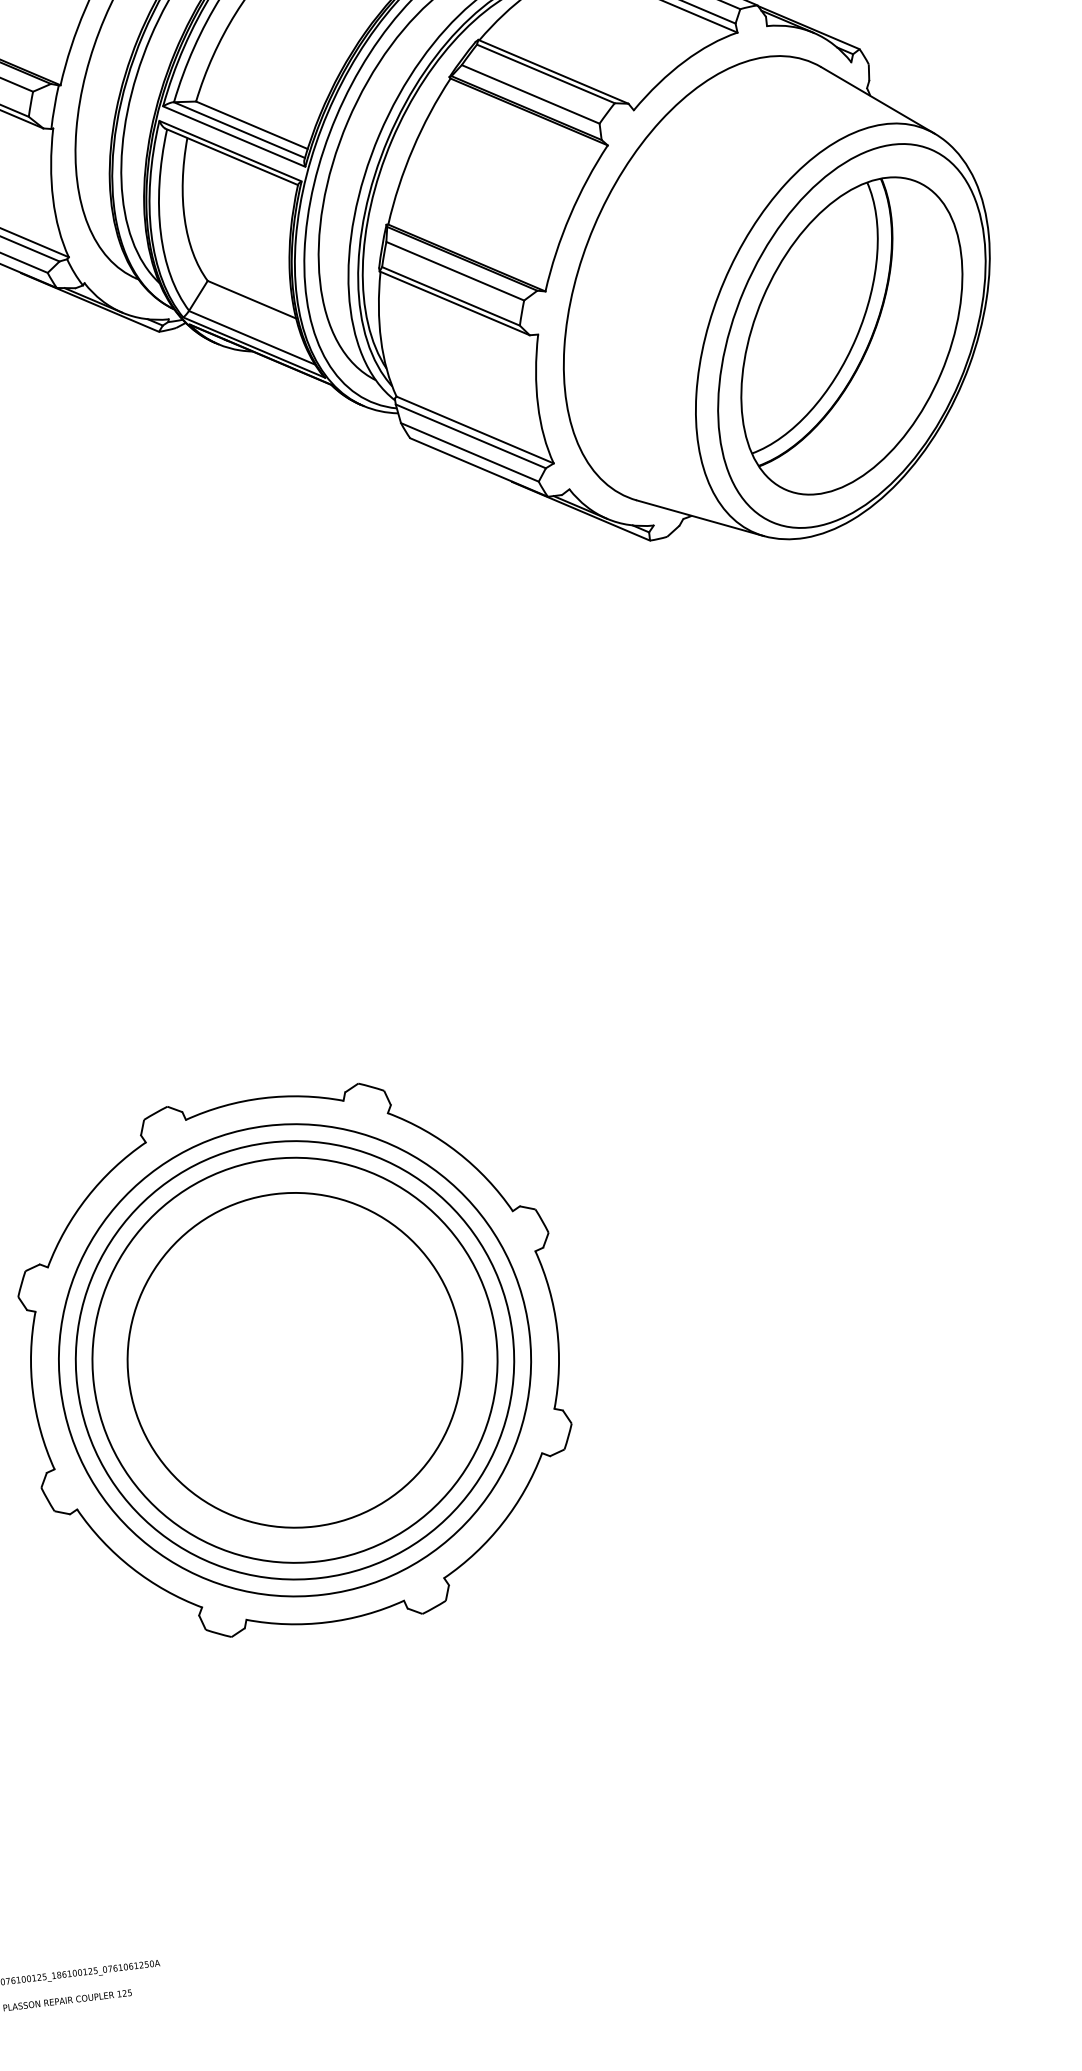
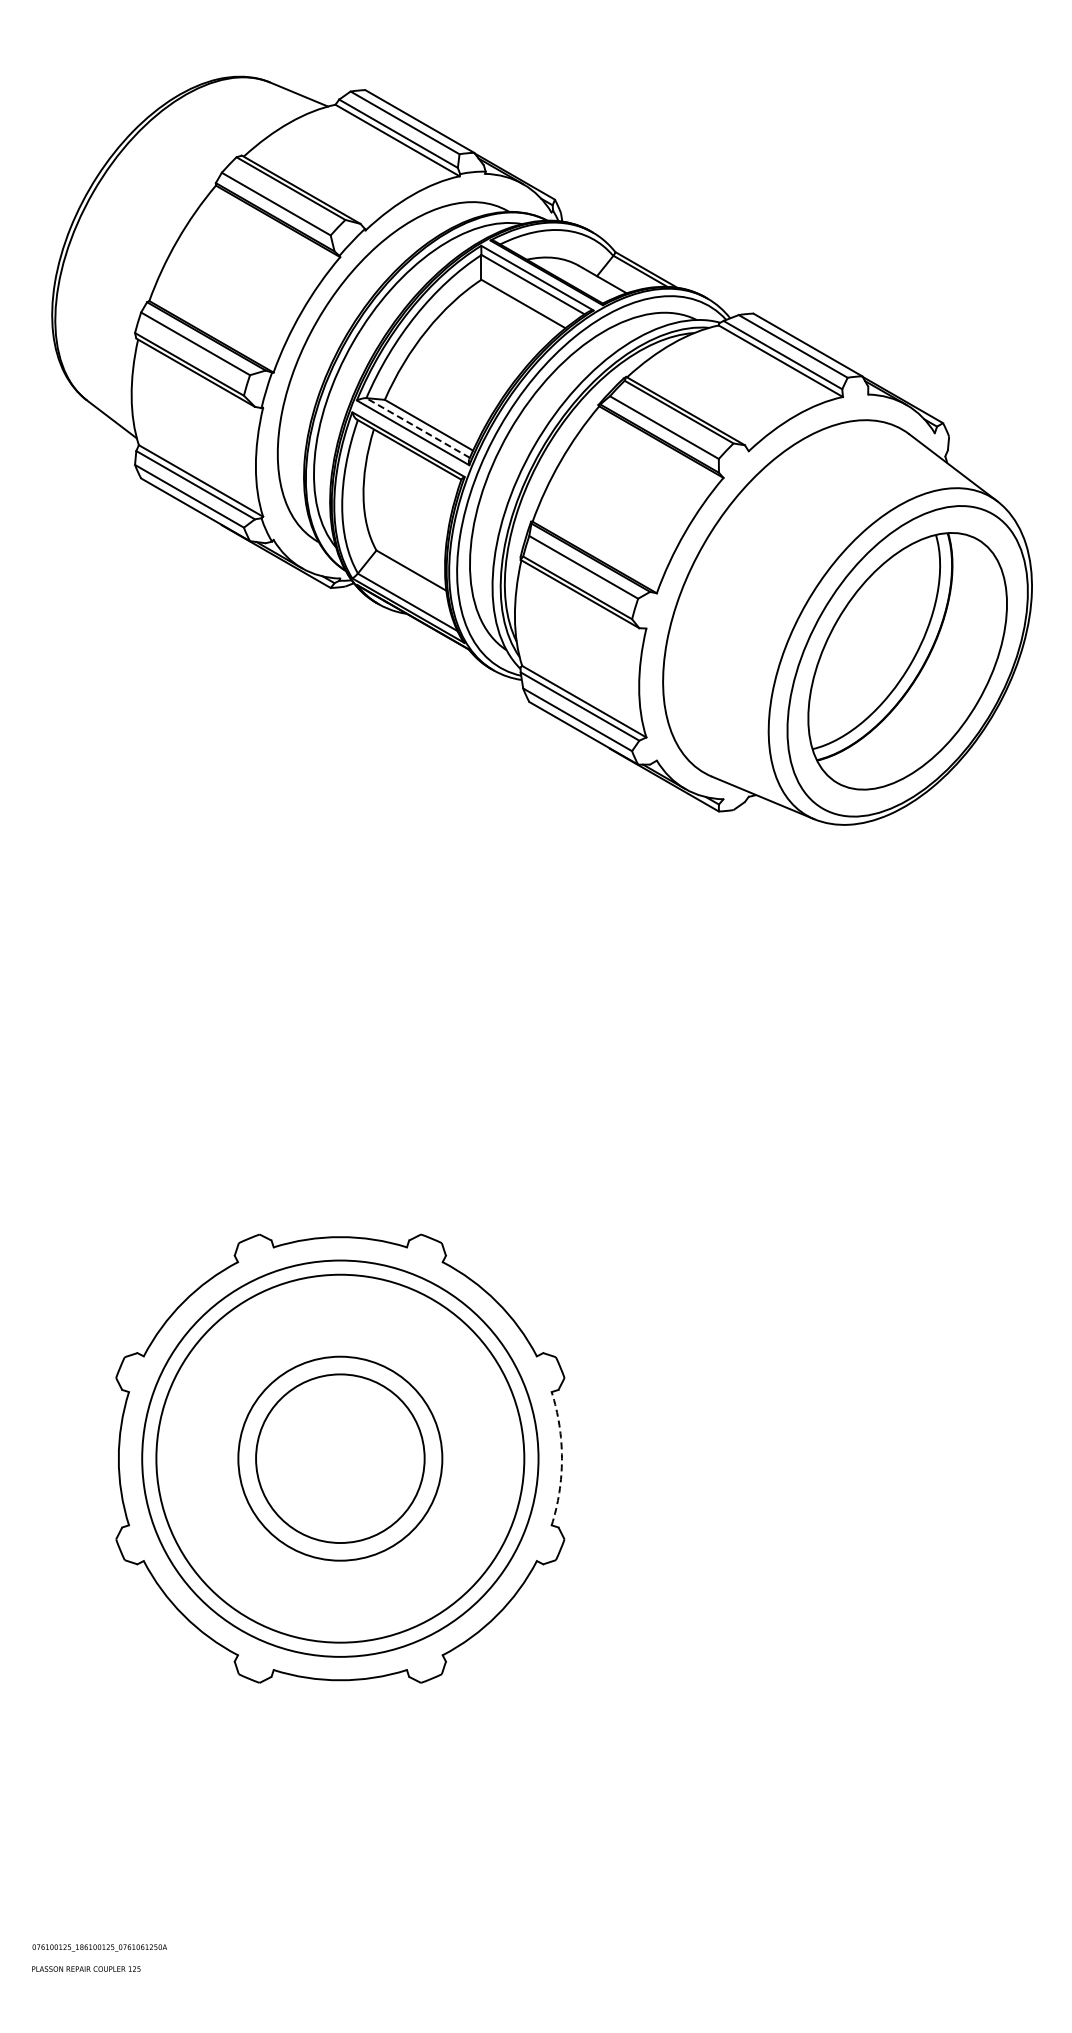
line: (239, 129) -> (418, 427), solid -> dashed
arc: (556, 1328) -> (561, 1458), solid -> dashed
circle: (293, 1360) -> (339, 1458), size x0.6
circle: (295, 1360) -> (340, 1458), size x0.6

